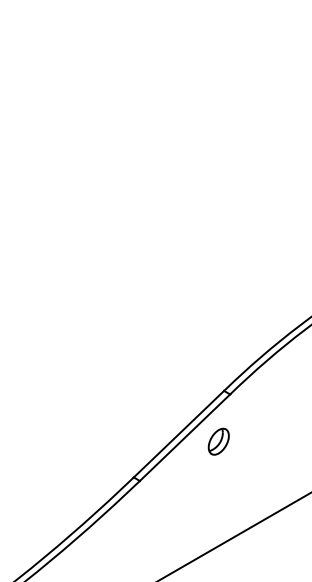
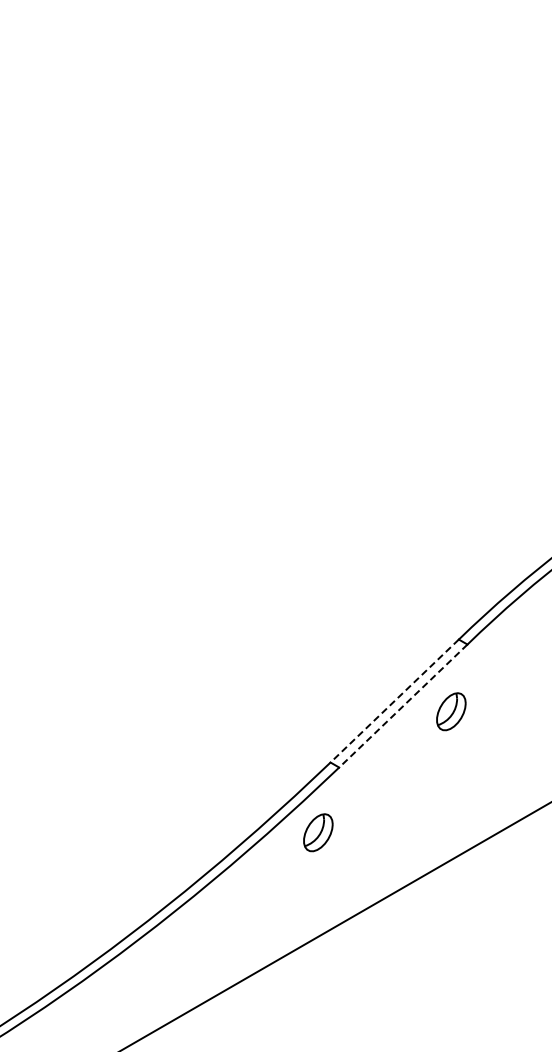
line: (178, 434) -> (394, 701), solid -> dashed
line: (185, 438) -> (403, 706), solid -> dashed
part: (125, 526) -> (318, 832), added

